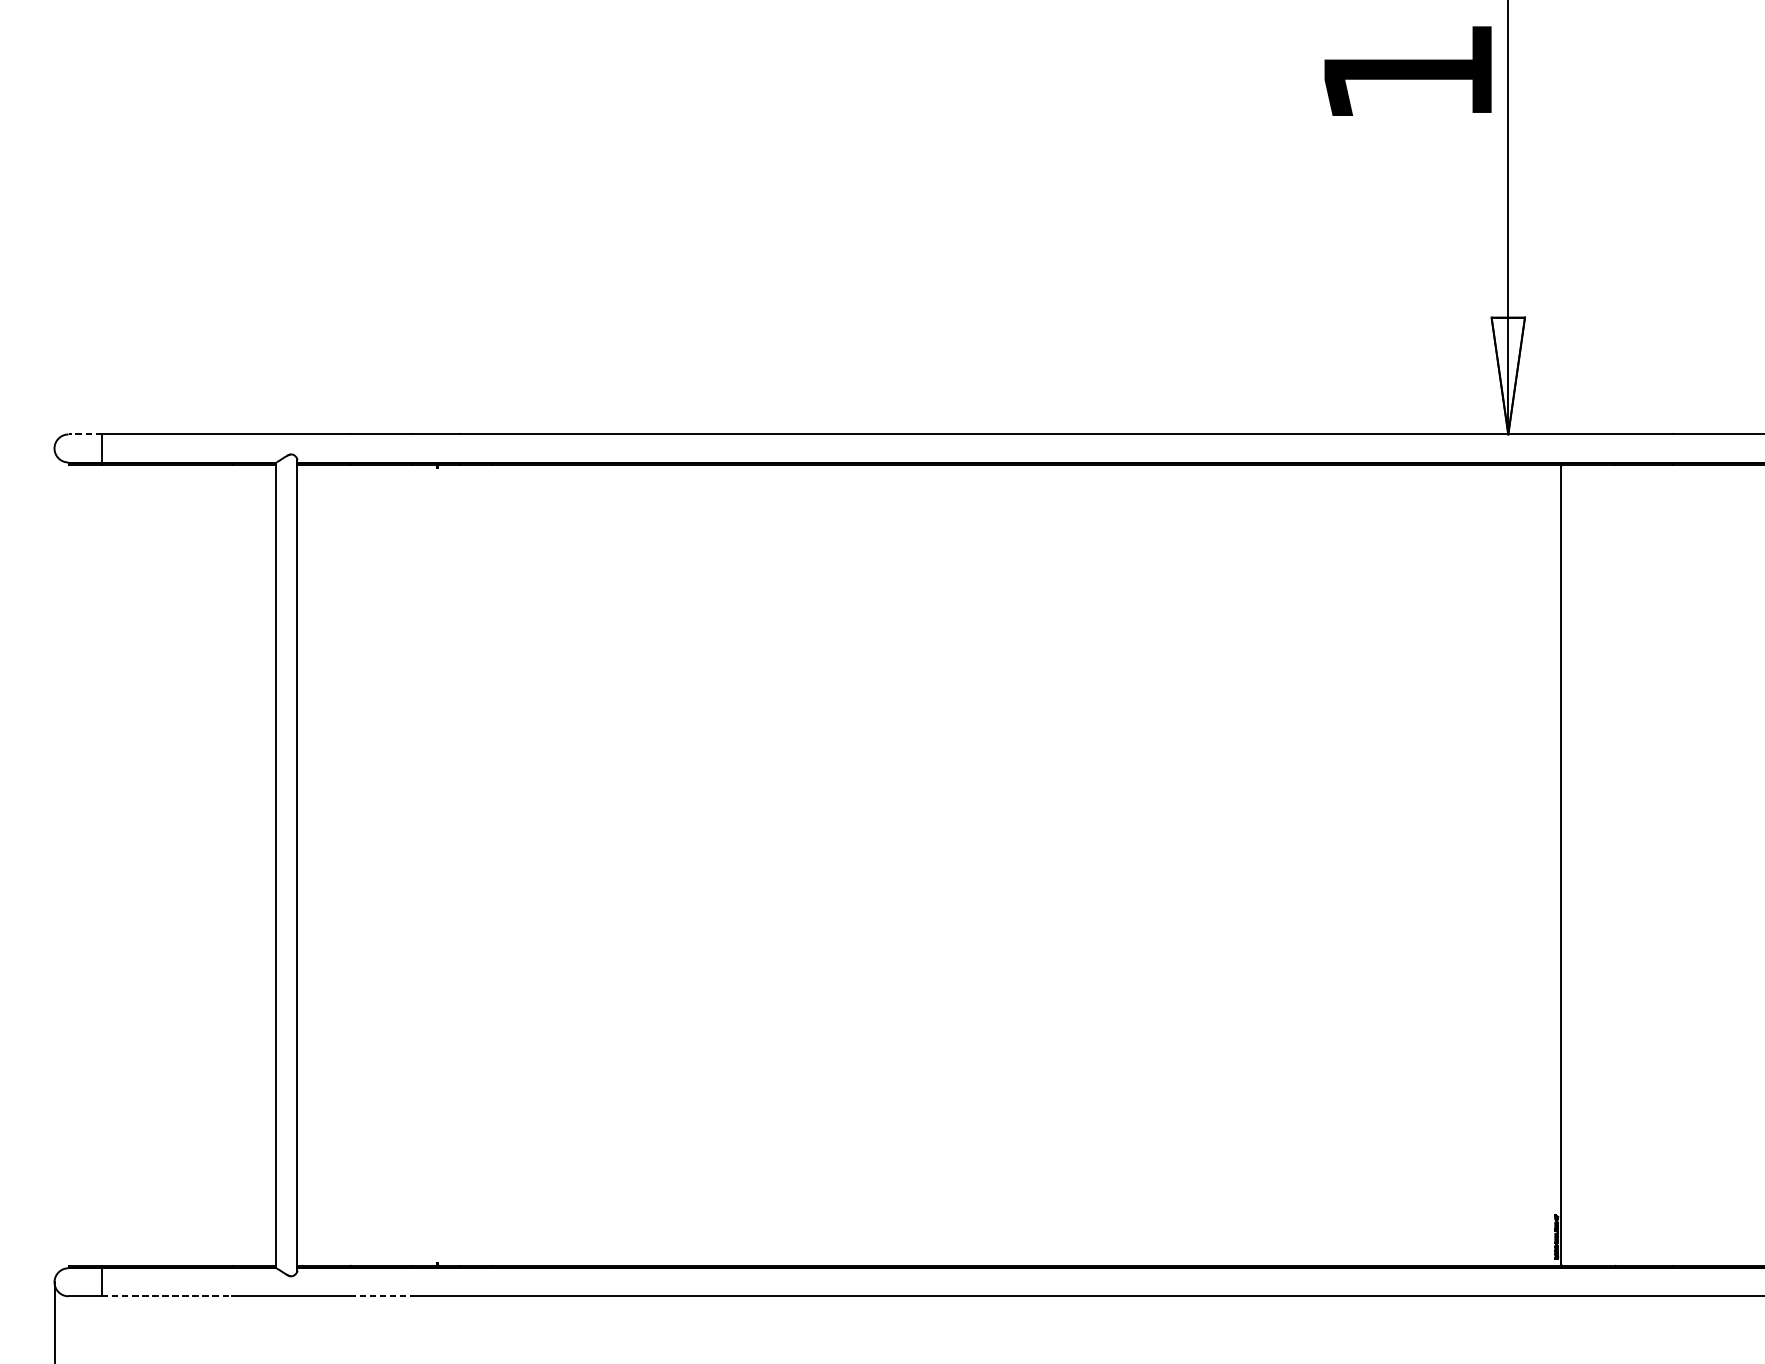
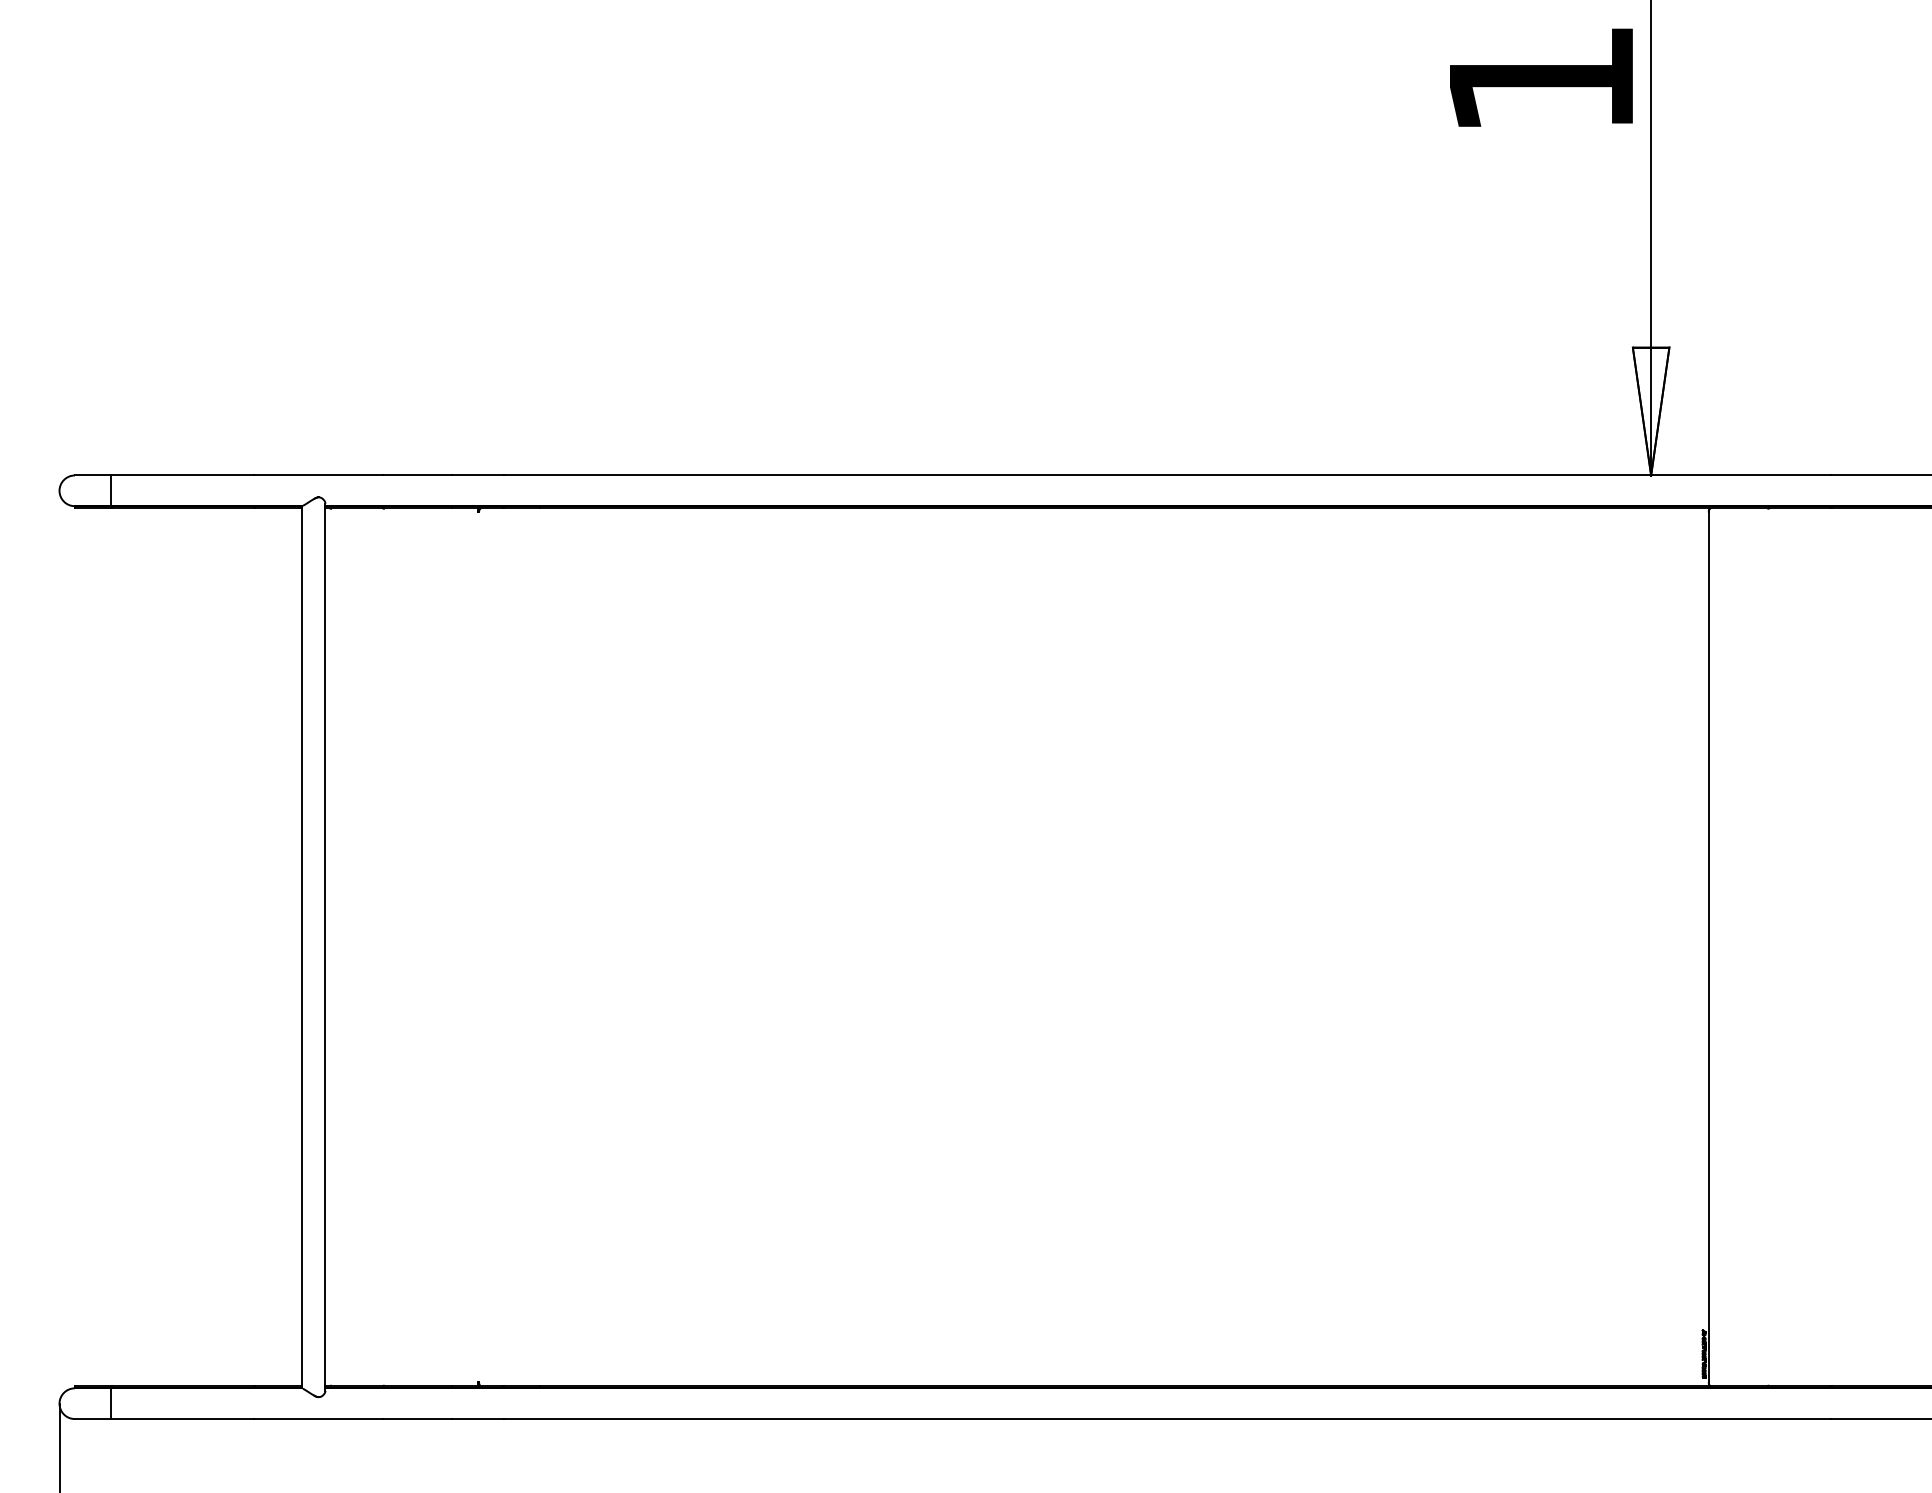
line: (84, 434) -> (92, 475), dashed -> solid
line: (167, 1296) -> (183, 1419), dashed -> solid
line: (381, 1296) -> (417, 1419), dashed -> solid

